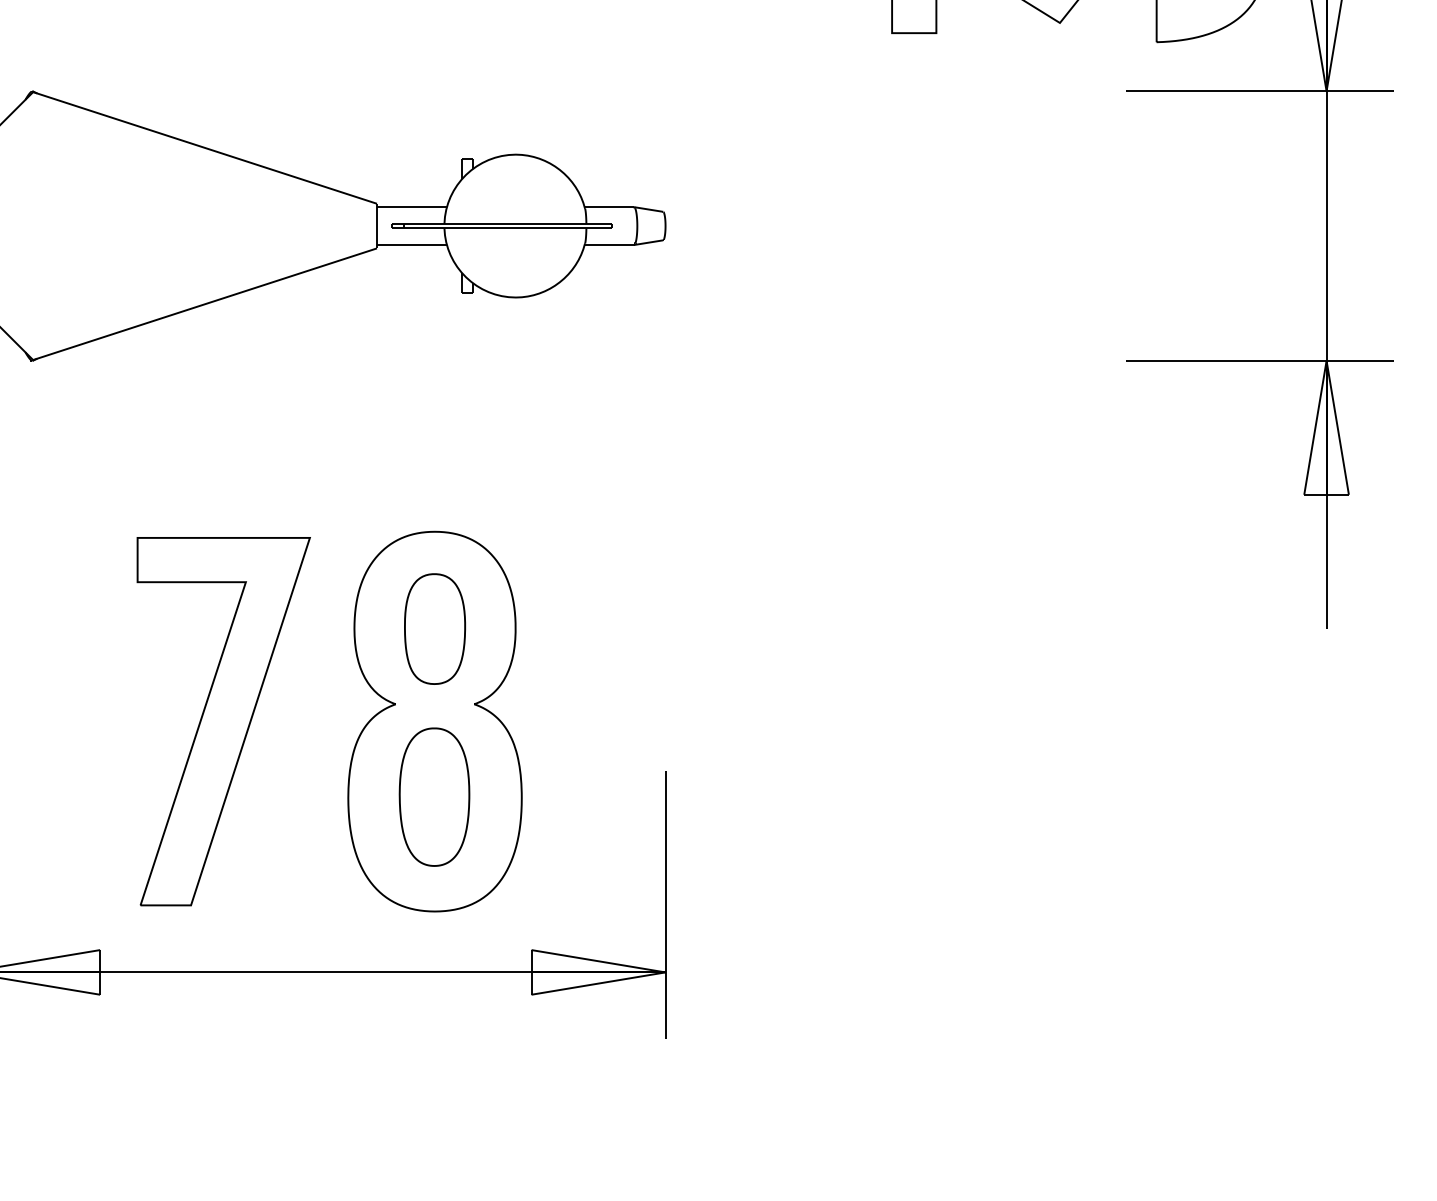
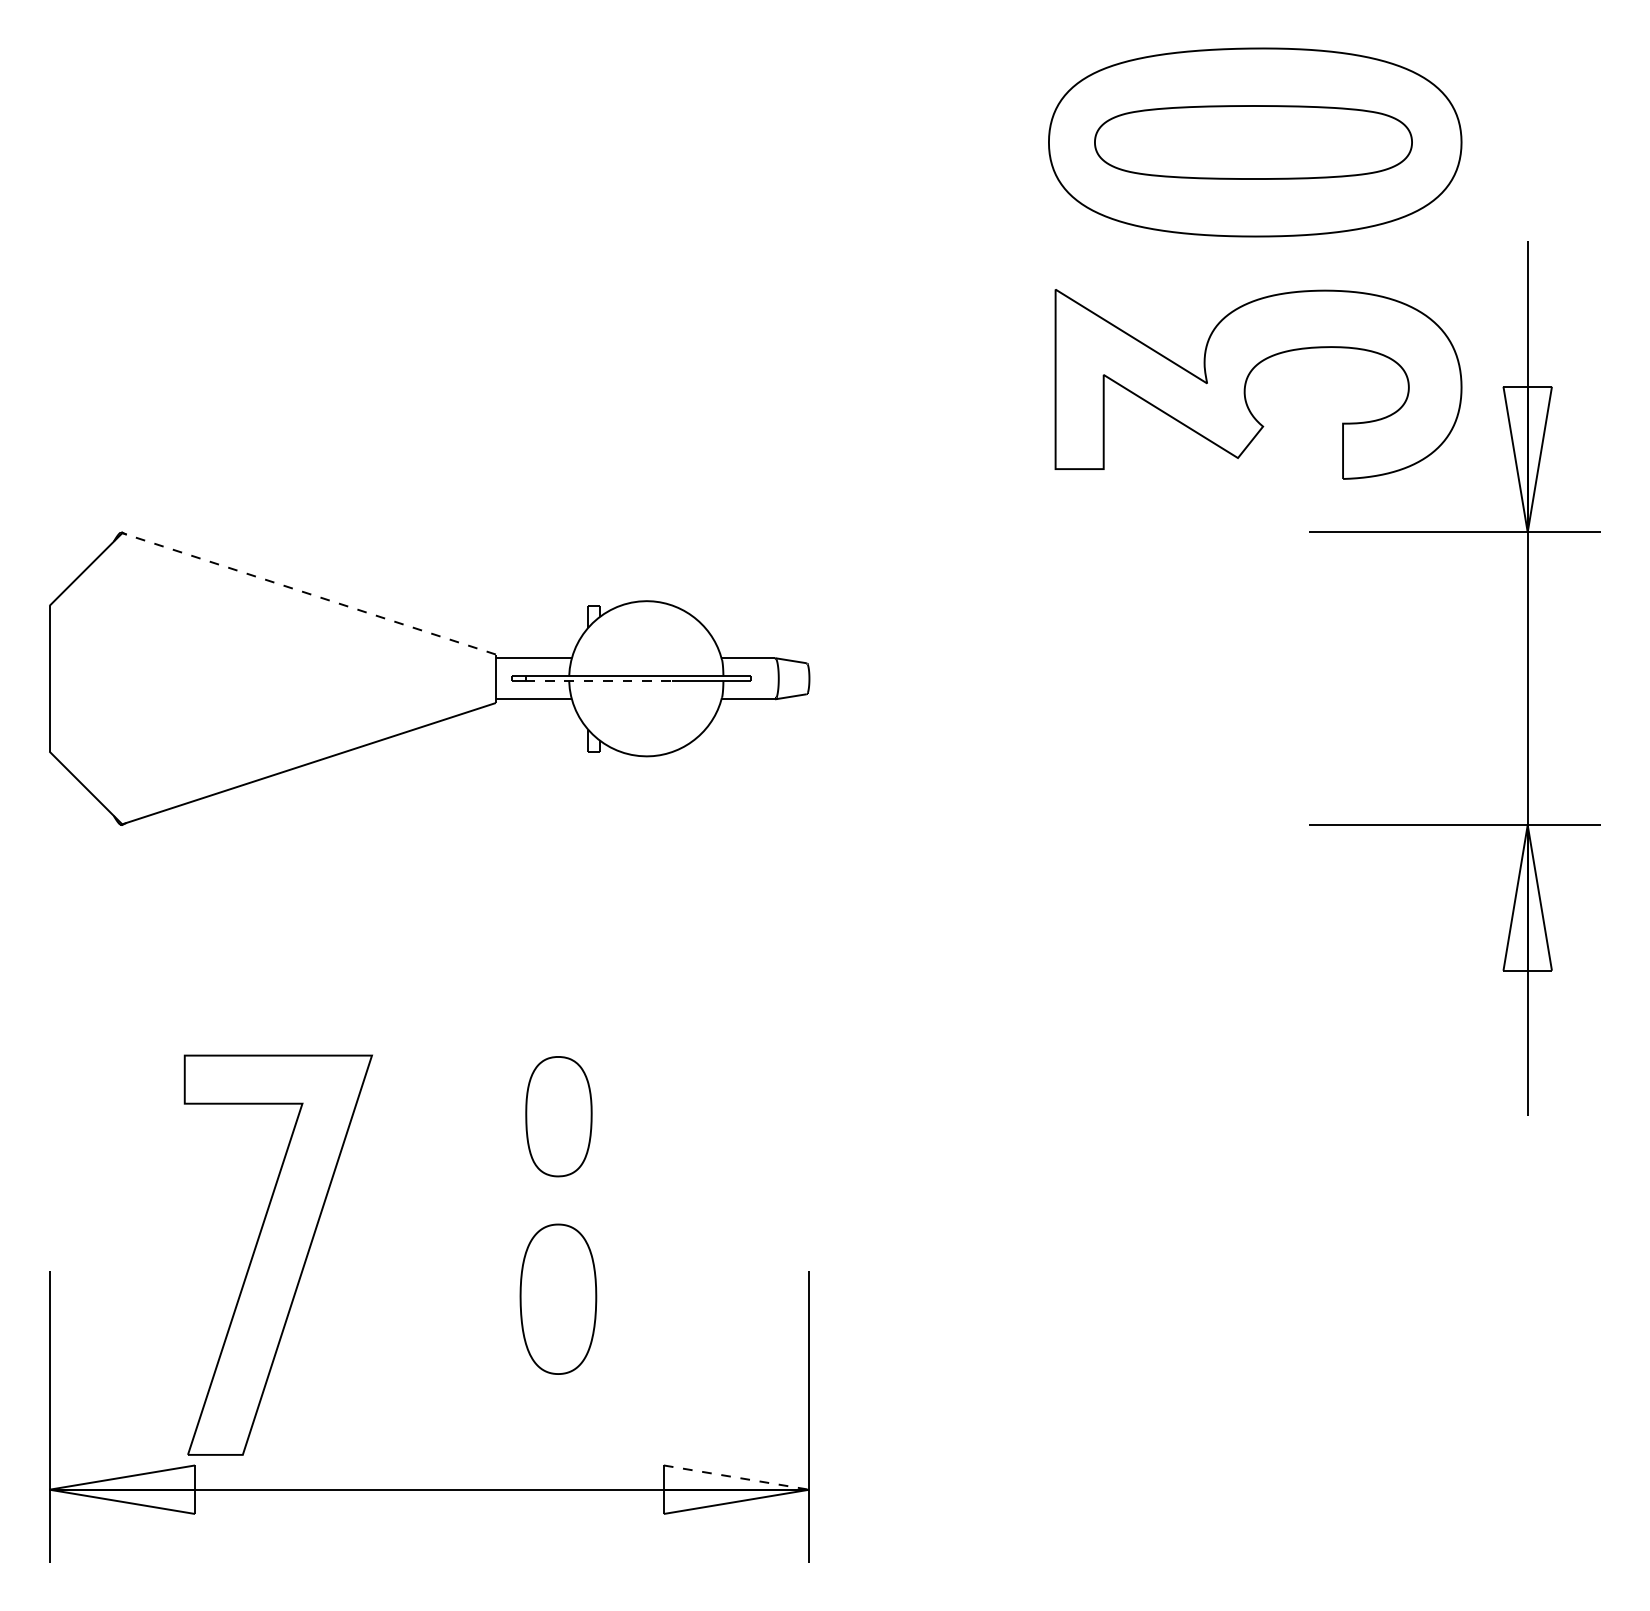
line: (204, 147) -> (308, 593), solid -> dashed
line: (472, 228) -> (599, 681), solid -> dashed
part: (222, 720) -> (277, 1254), moved
part: (434, 721) -> (558, 1217), removed
line: (598, 961) -> (736, 1477), solid -> dashed

